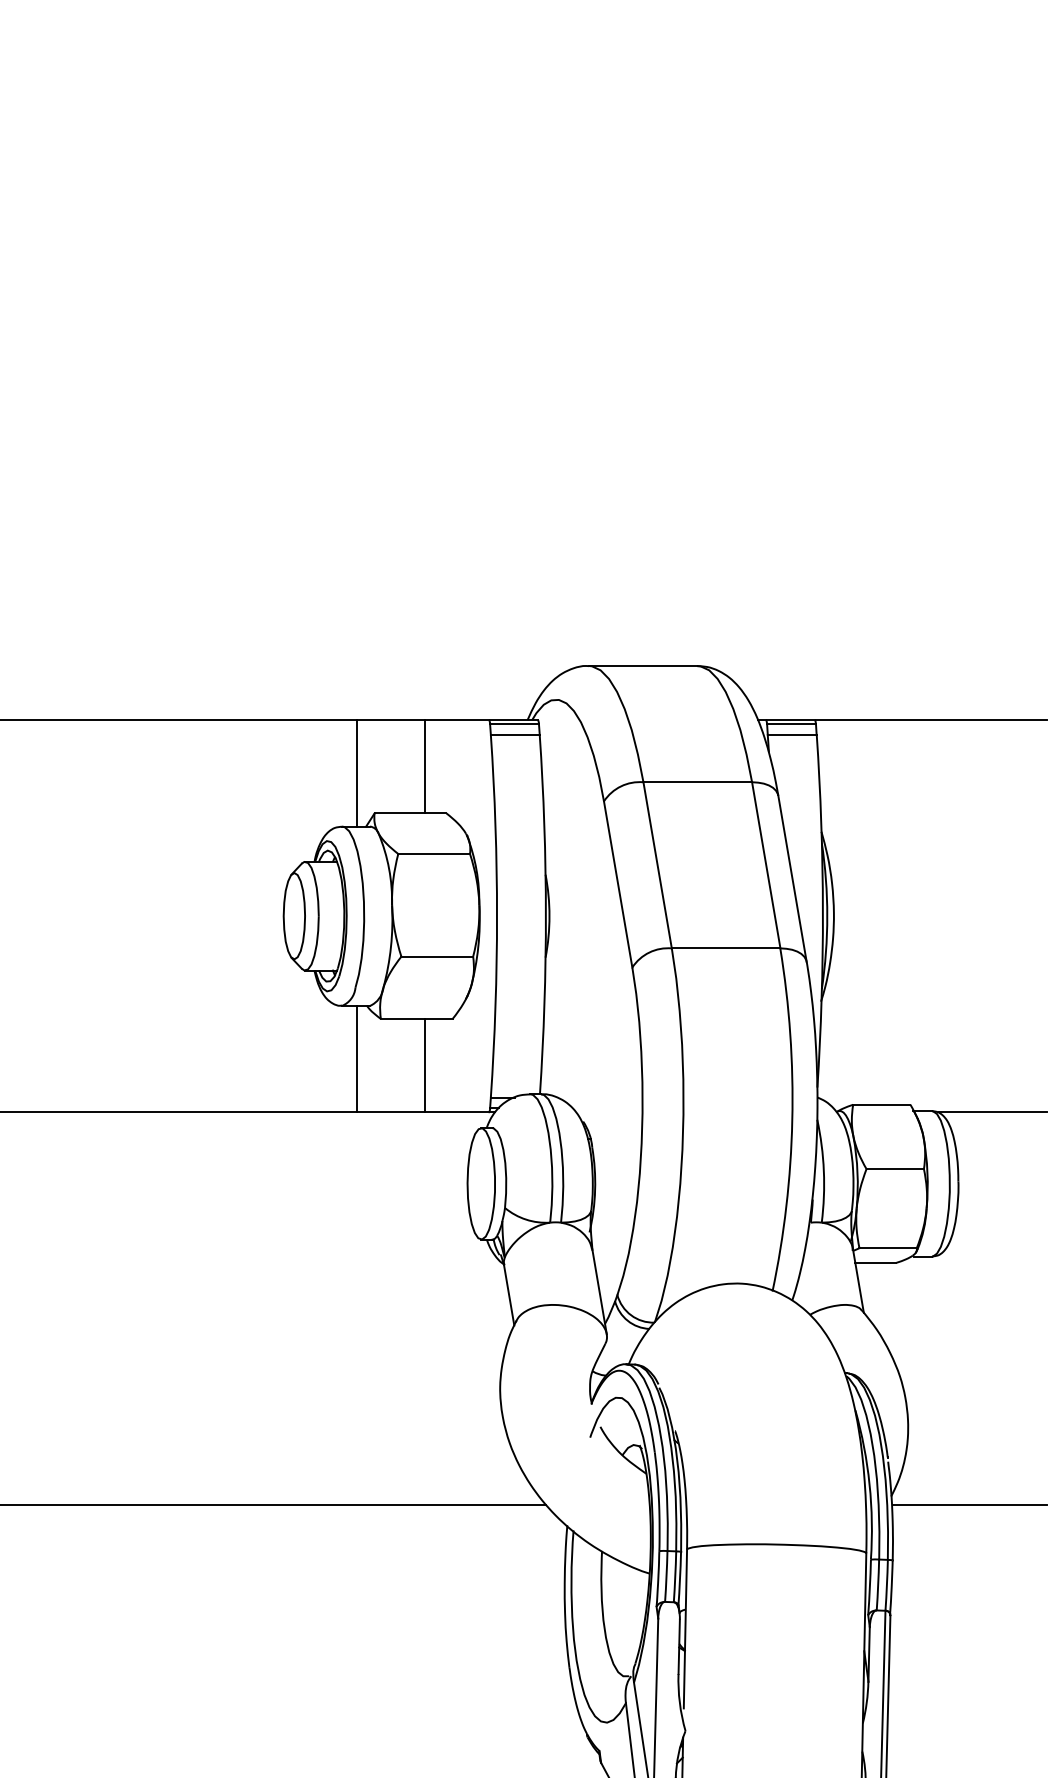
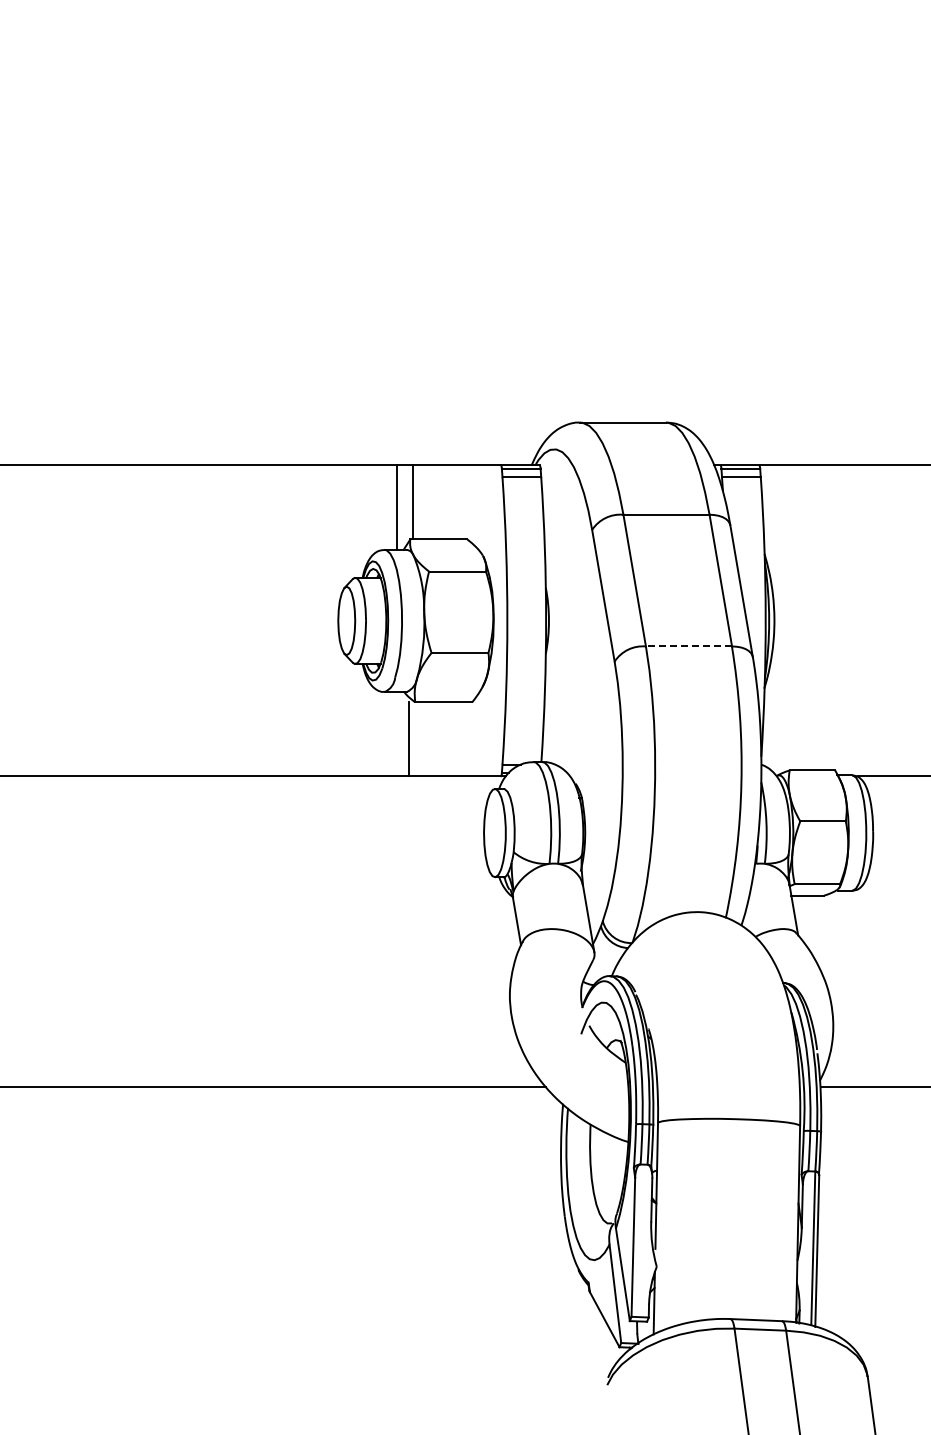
line: (425, 766) -> (413, 502), moved
line: (725, 948) -> (688, 646), solid -> dashed
line: (357, 1059) -> (396, 734), removed
line: (425, 1065) -> (409, 739), moved

